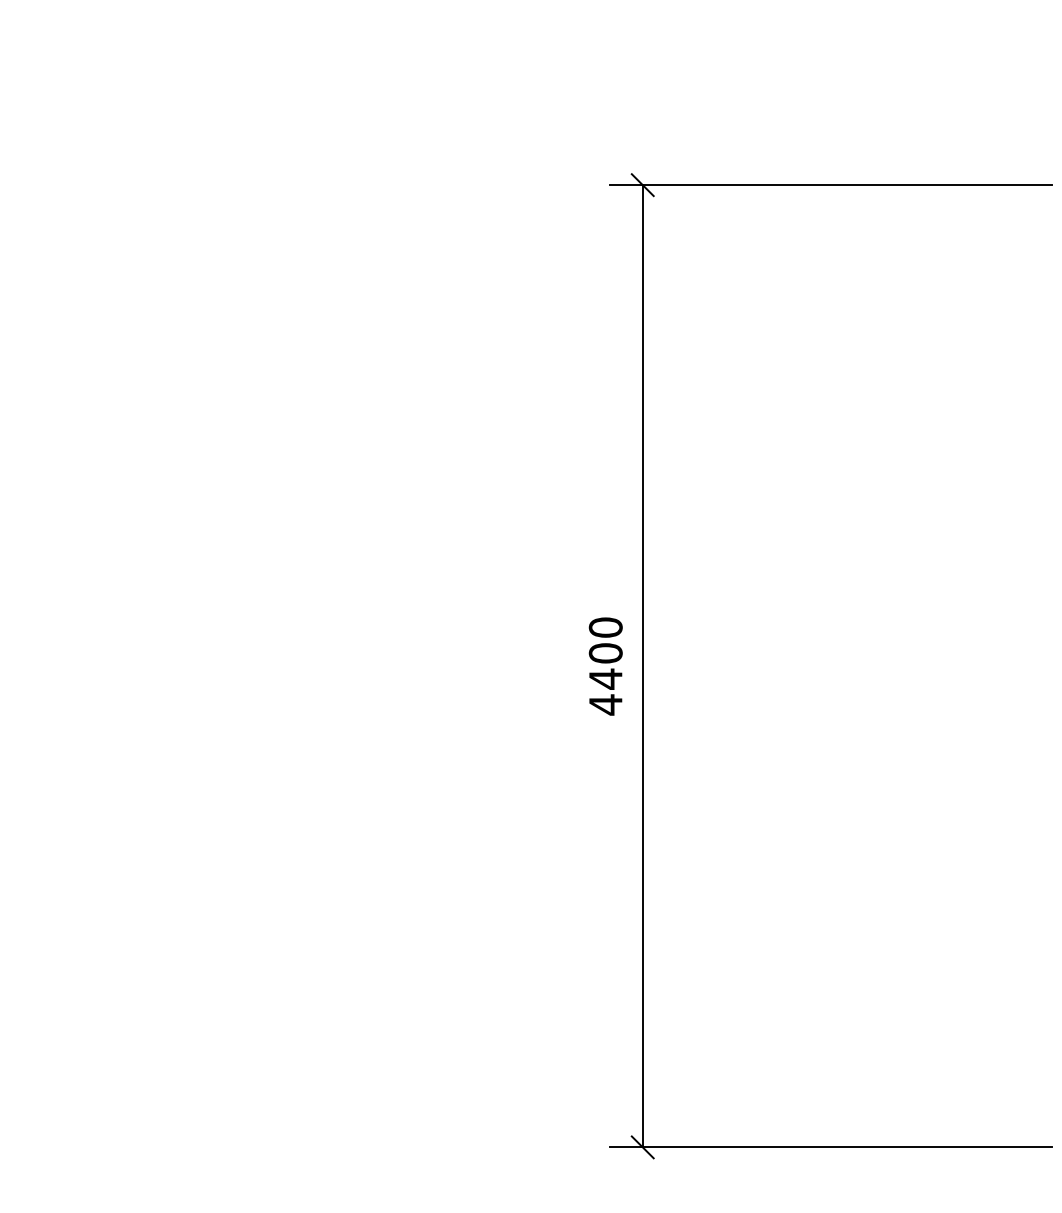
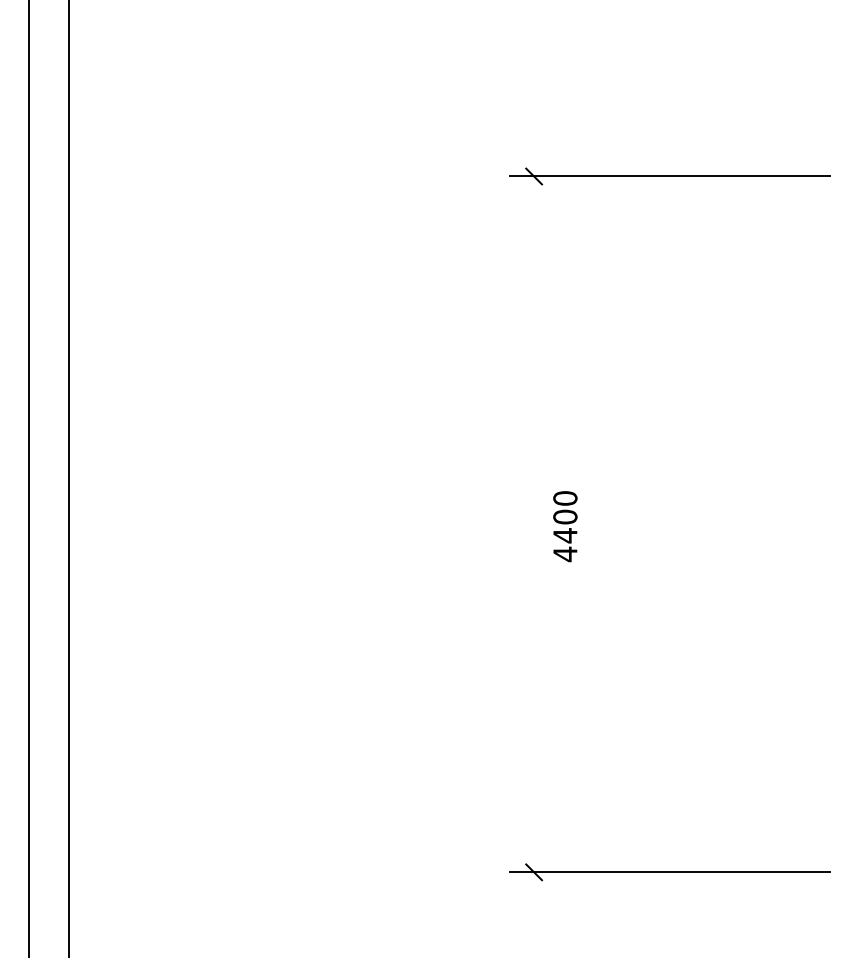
text: (605, 666) -> (565, 526), moved
line: (643, 666) -> (534, 524), removed

